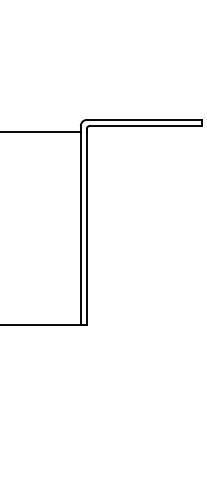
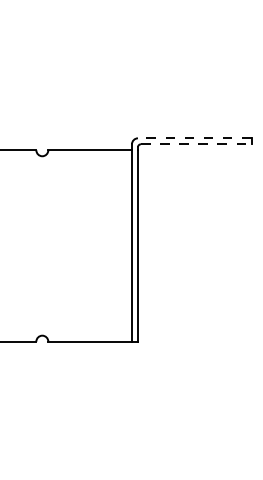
line: (143, 120) -> (194, 138), solid -> dashed
line: (145, 126) -> (196, 144), solid -> dashed

